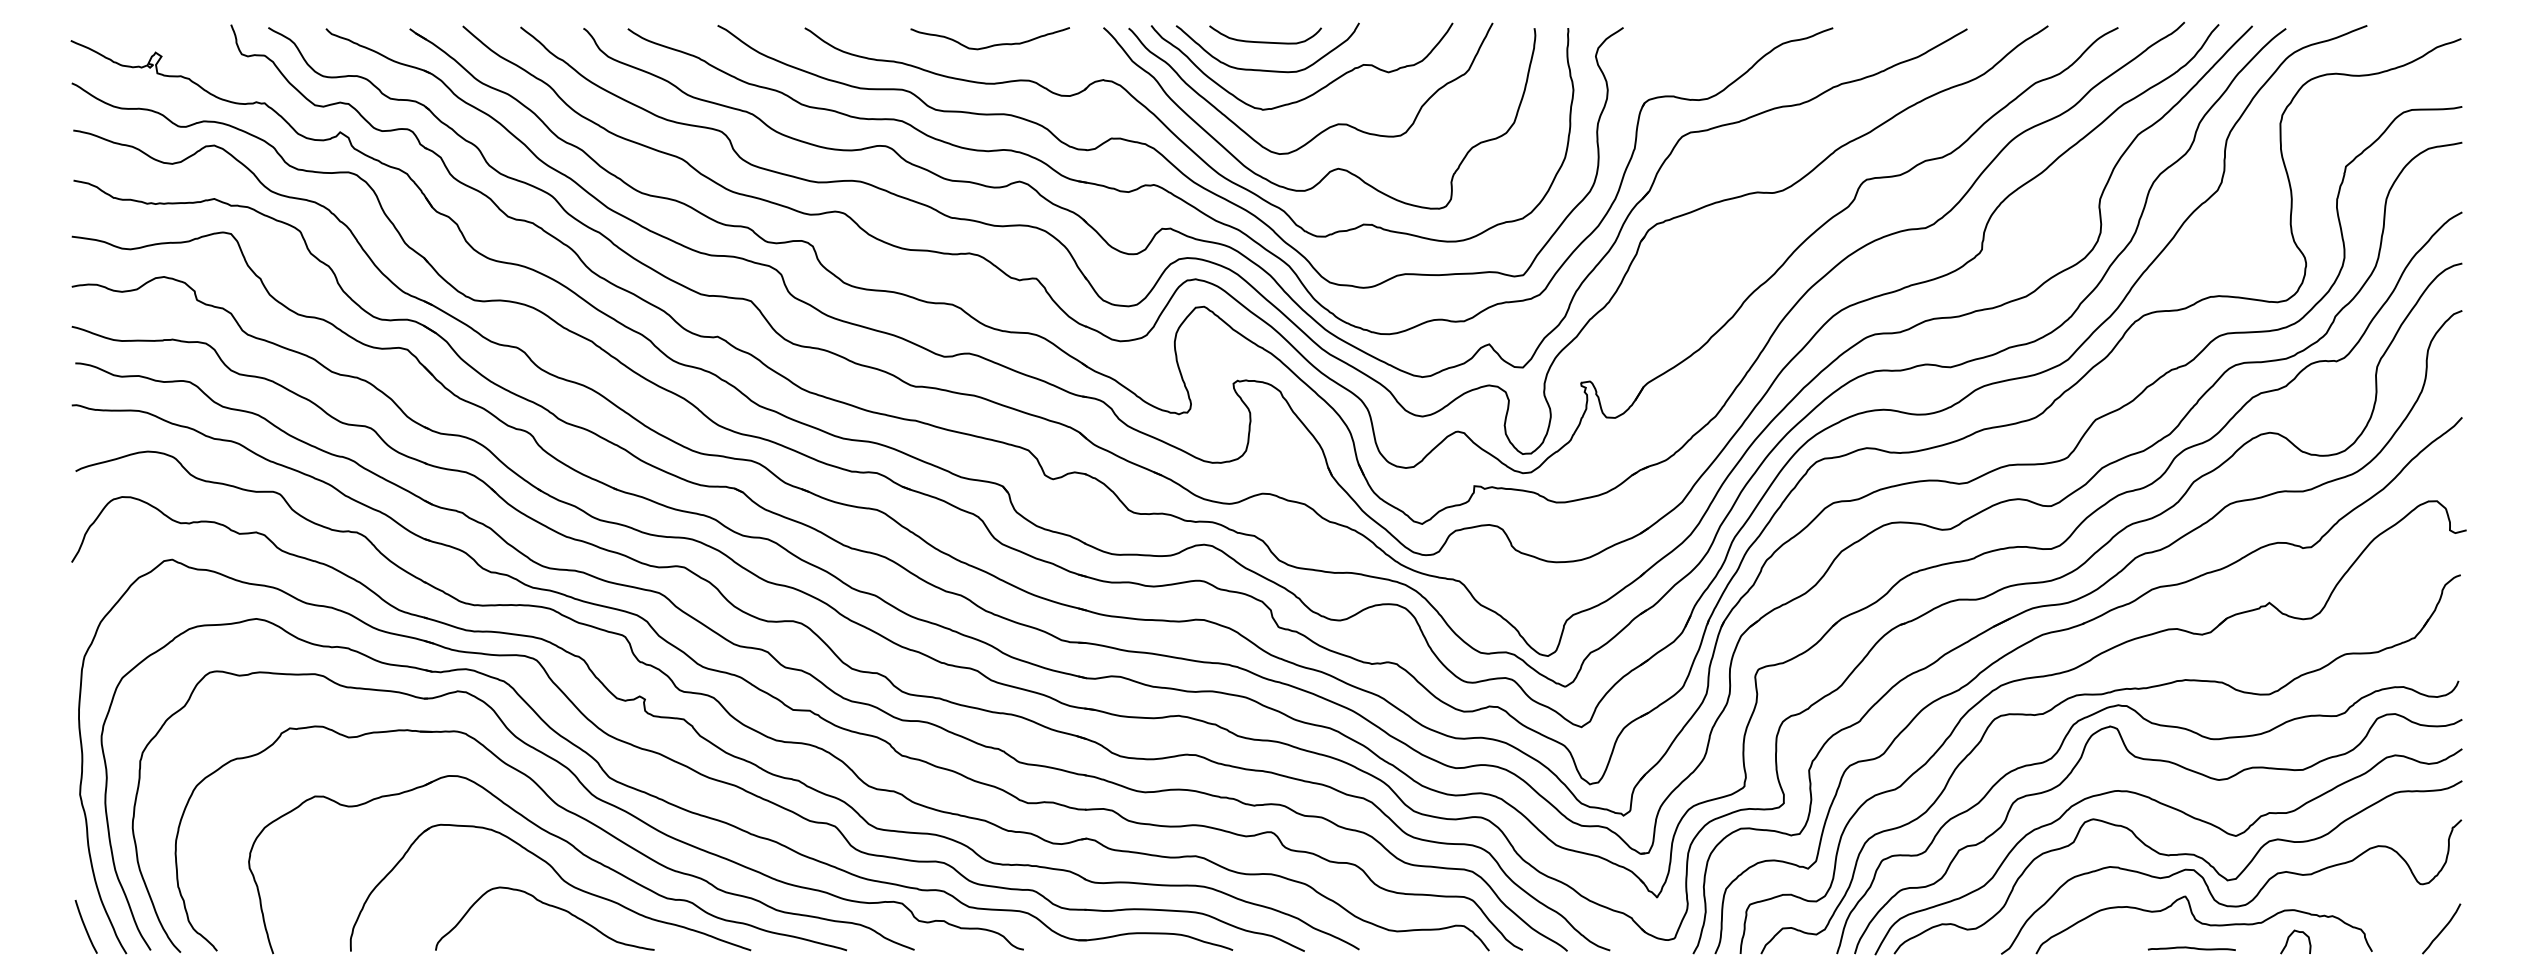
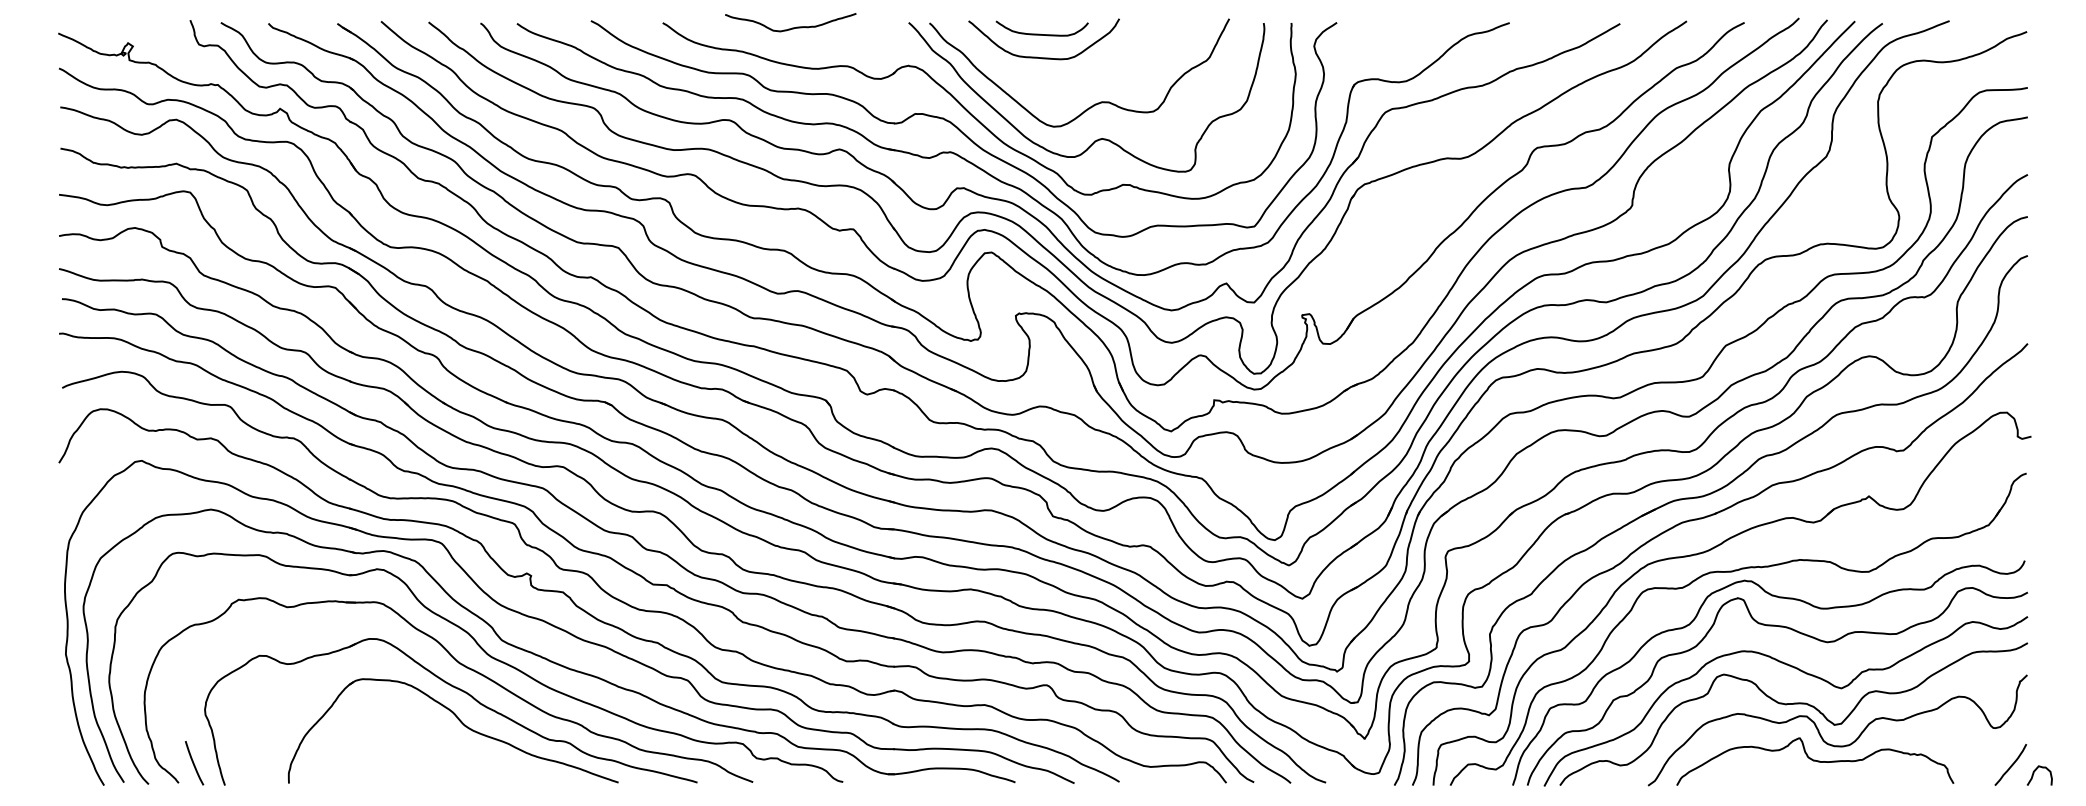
curve: (989, 45) -> (790, 28), moved
curve: (1318, 89) -> (1085, 73), removed
curve: (549, 906) -> (452, 746), removed
curve: (85, 926) -> (193, 762), moved
curve: (2289, 938) -> (2034, 772), moved
curve: (2191, 948) -> (1804, 781), removed

